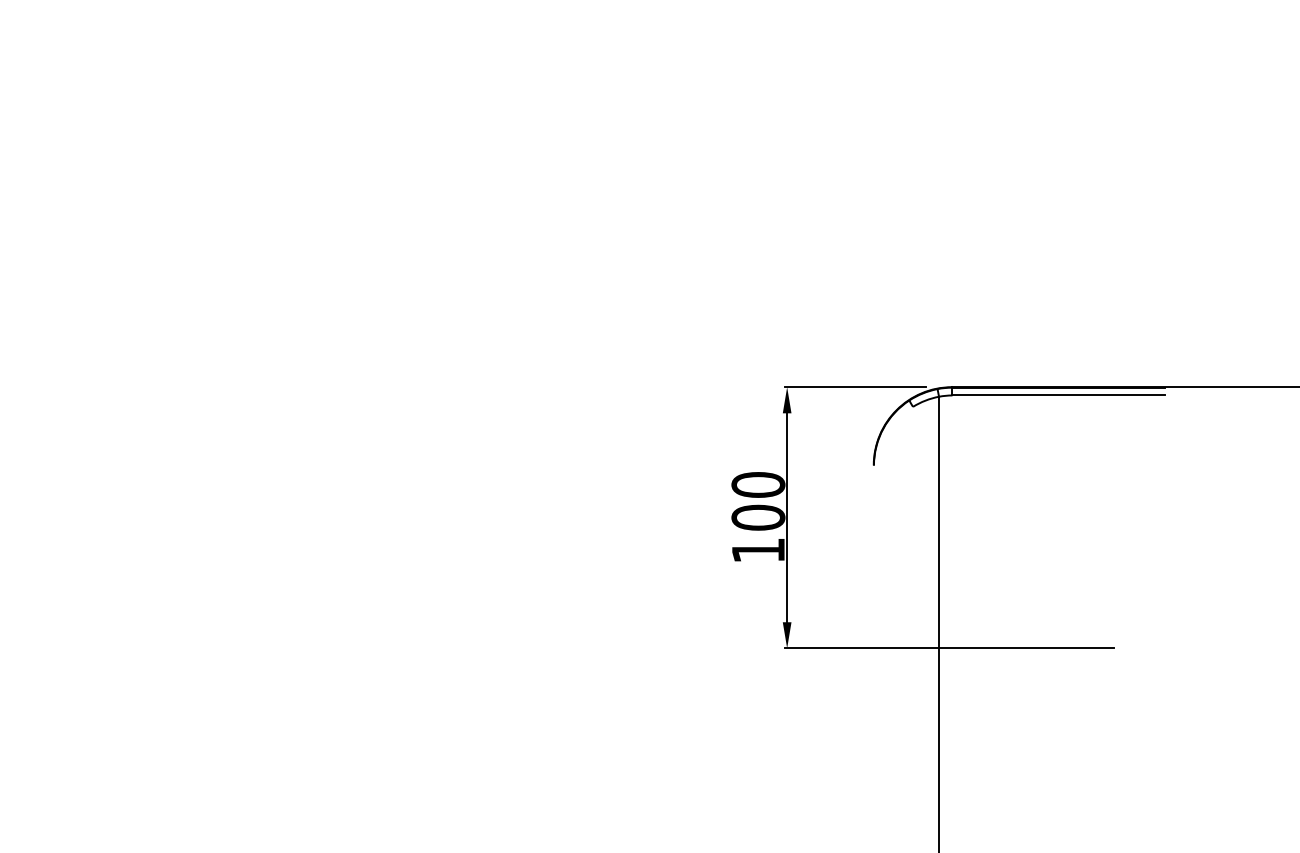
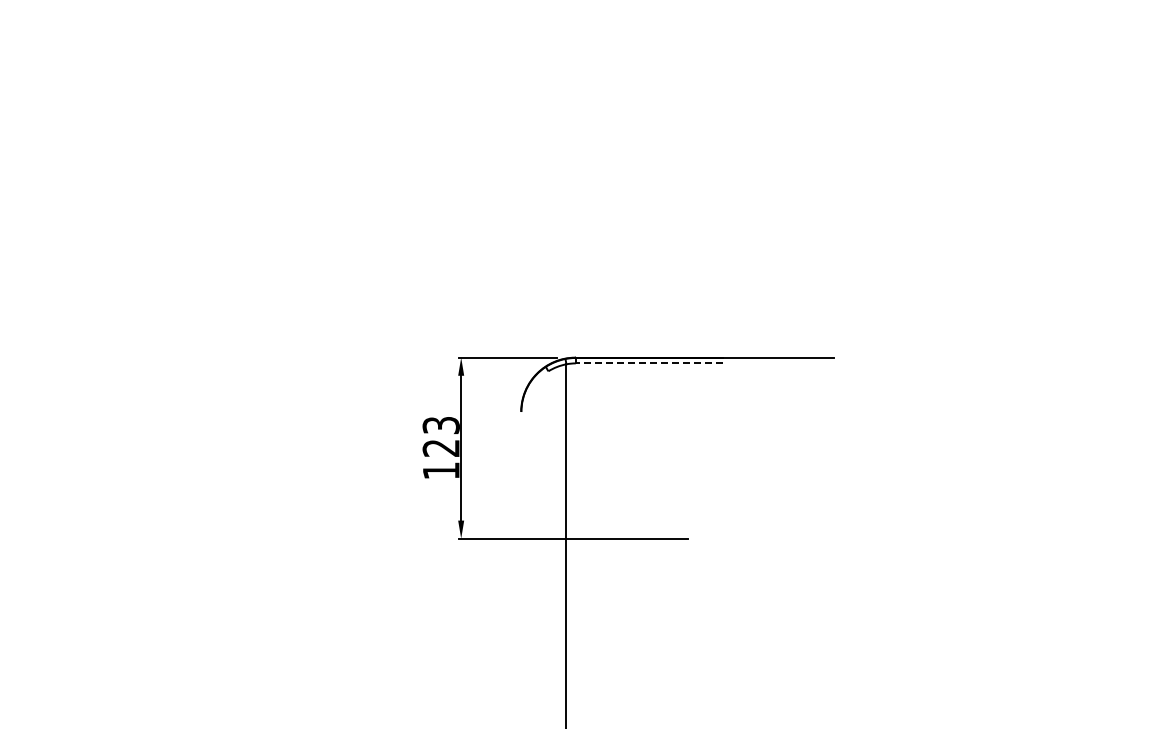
line: (1058, 395) -> (649, 363), solid -> dashed
text: (757, 500) -> (440, 436), 100 -> 123

